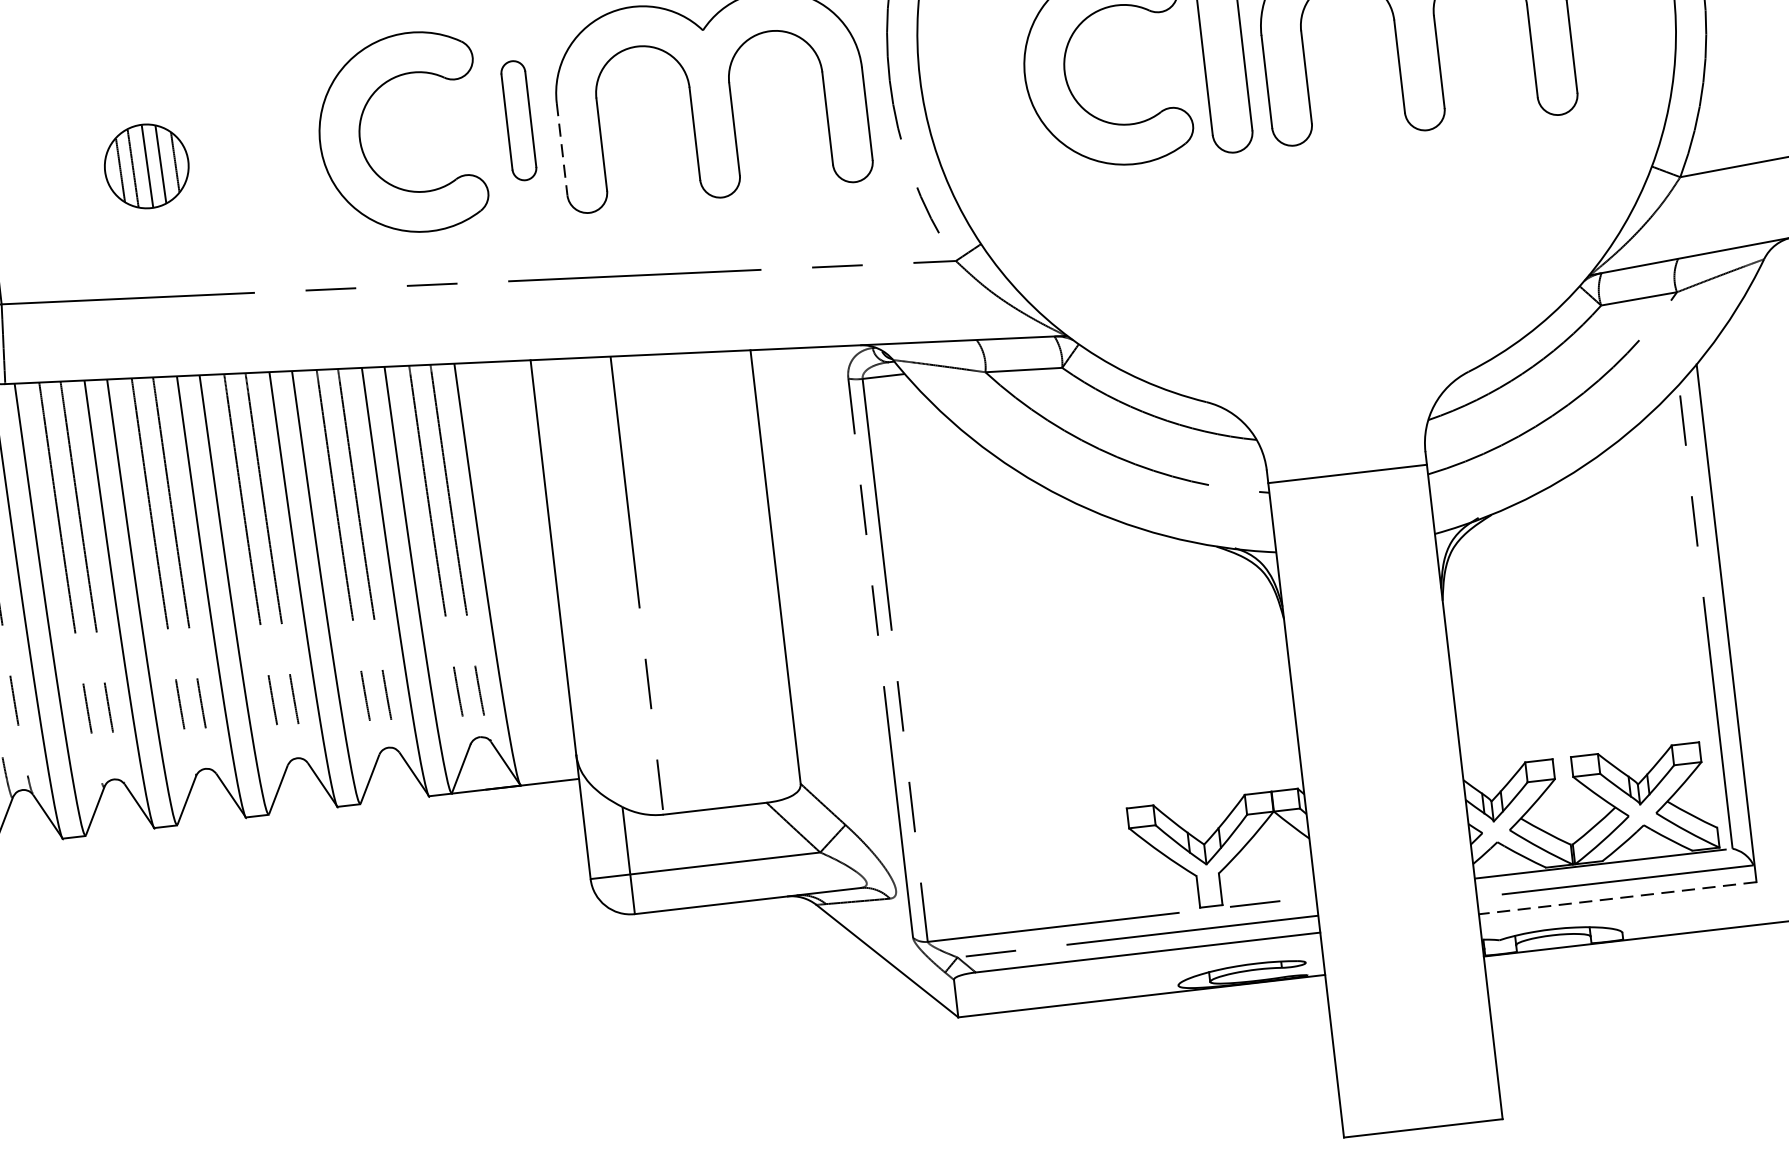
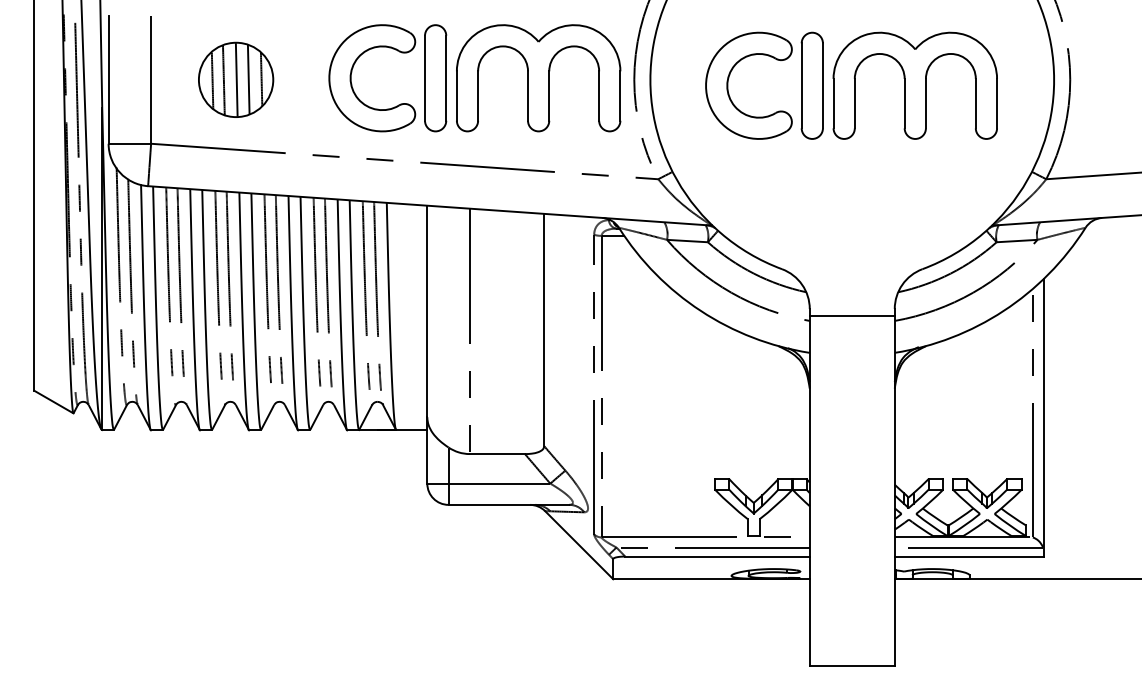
part: (518, 121) -> (435, 78), size x1.67
line: (561, 150) -> (456, 96), dashed -> solid
part: (147, 165) -> (236, 79), size x1.67
line: (1616, 898) -> (968, 556), dashed -> solid

